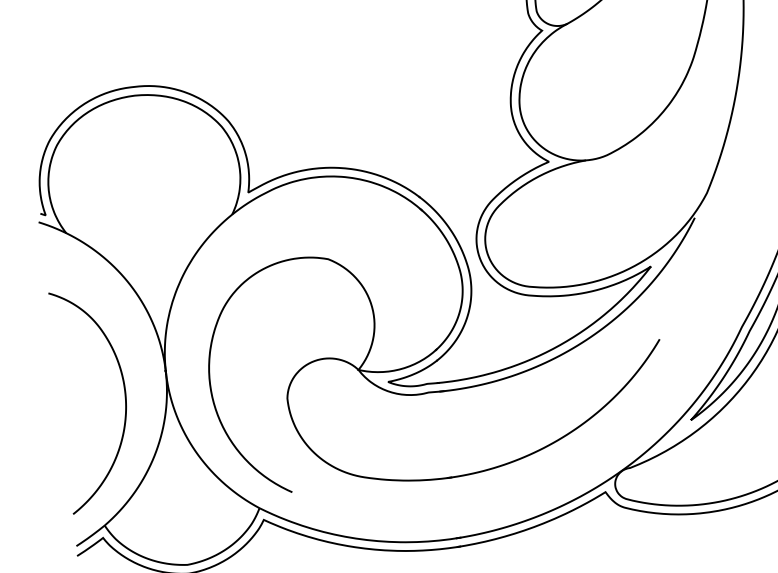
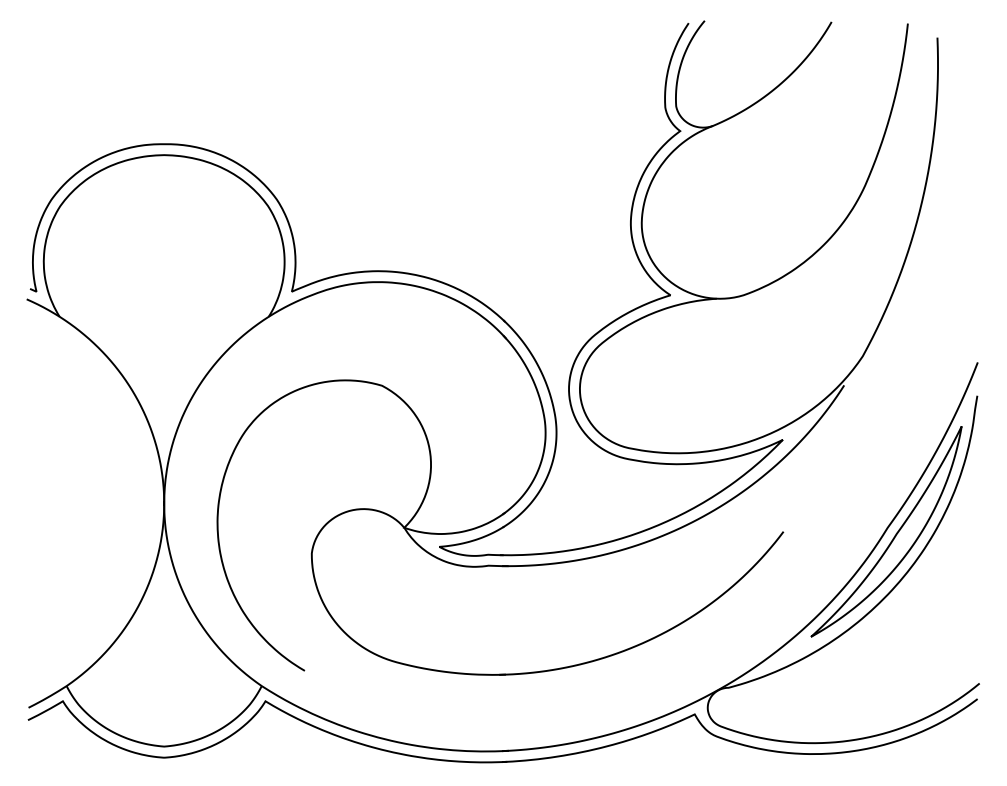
curve: (124, 396) -> (109, 528), removed

